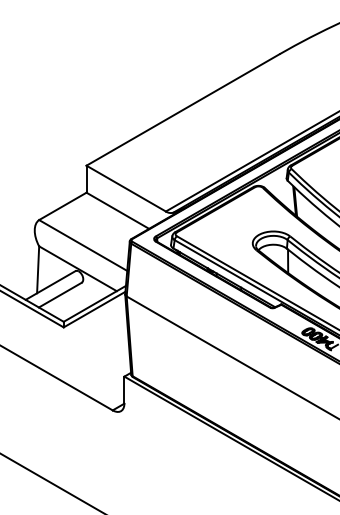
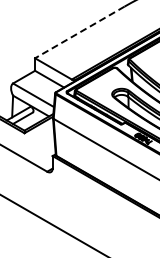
line: (182, 110) -> (79, 32), solid -> dashed

